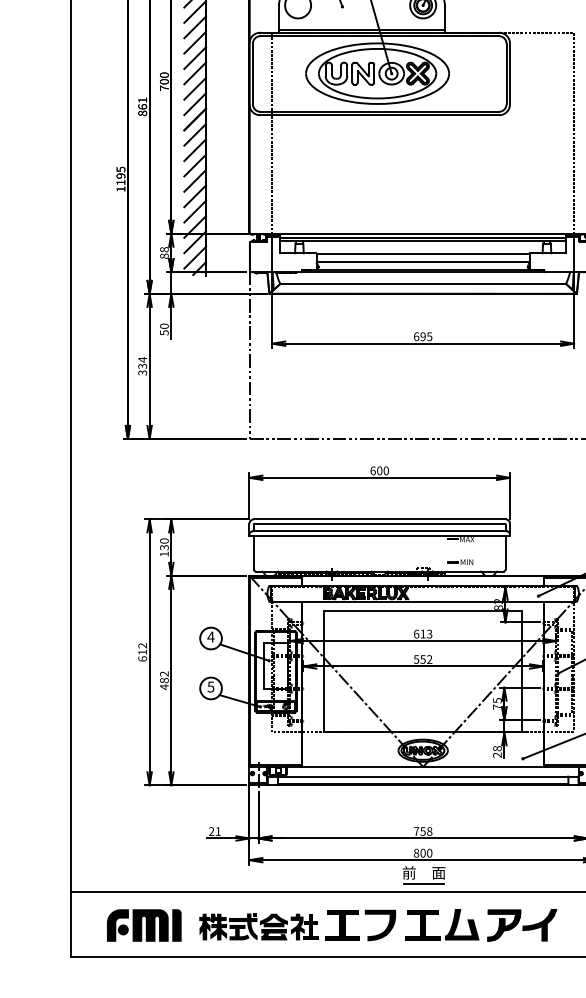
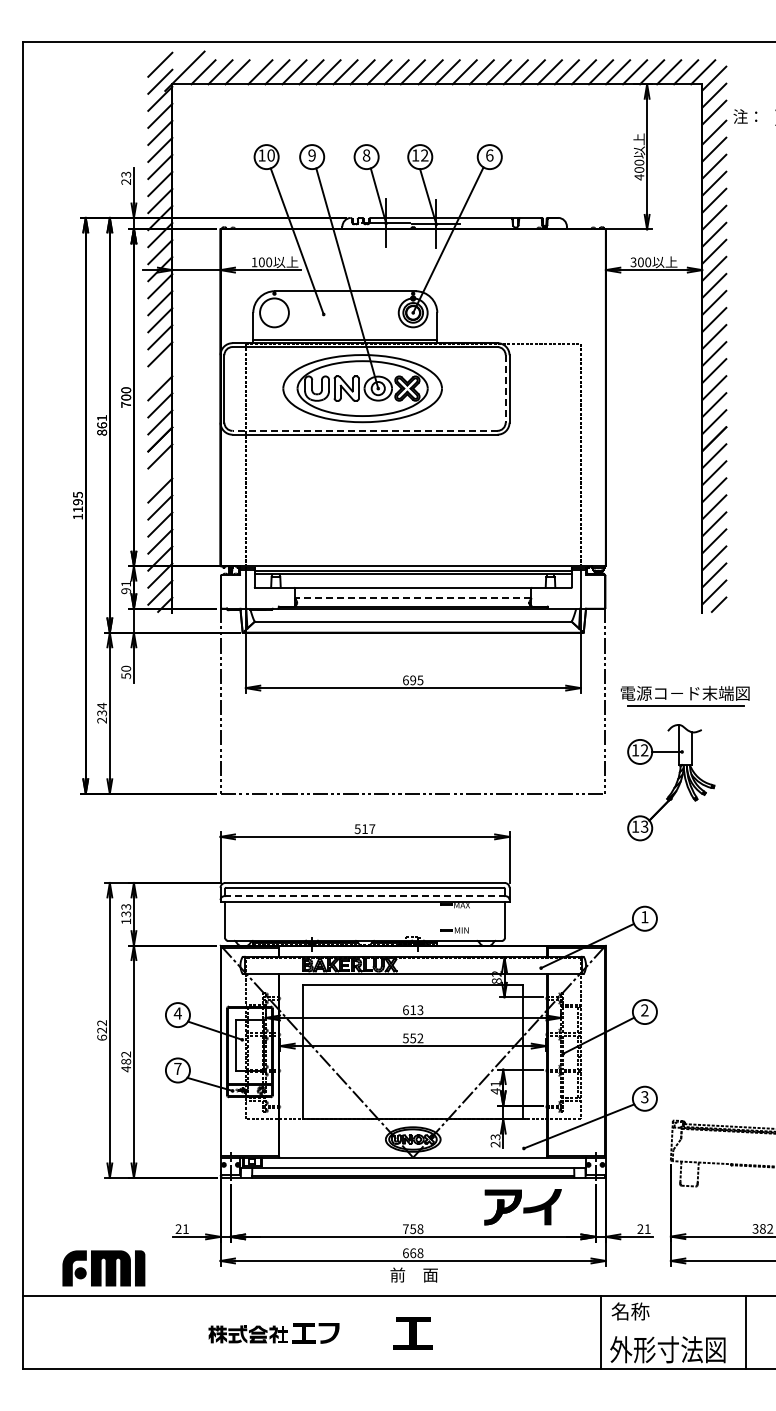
line: (195, 58) -> (160, 371), removed
line: (506, 73) -> (505, 388), solid -> dashed
line: (379, 111) -> (364, 430), solid -> dashed
line: (195, 150) -> (160, 473), removed
text: (164, 252) -> (126, 587), 88 -> 91
line: (422, 262) -> (412, 597), solid -> dashed
text: (143, 372) -> (102, 720), 334 -> 234
text: (379, 471) -> (364, 829), 600 -> 517
line: (380, 531) -> (365, 896), solid -> dashed
text: (163, 540) -> (125, 906), 130 -> 133
text: (142, 652) -> (101, 1030), 612 -> 622
text: (210, 687) -> (177, 1069), 5 -> 7
text: (497, 703) -> (495, 1087), 75 -> 41
text: (497, 748) -> (495, 1137), 28 -> 23
text: (423, 852) -> (413, 1252), 800 -> 668
line: (424, 884) -> (414, 1287), removed
fill: (462, 924) -> (456, 1332), removed
part: (143, 925) -> (103, 1268), moved
part: (297, 925) -> (273, 1333), size x0.6
part: (521, 925) -> (522, 1207), moved

